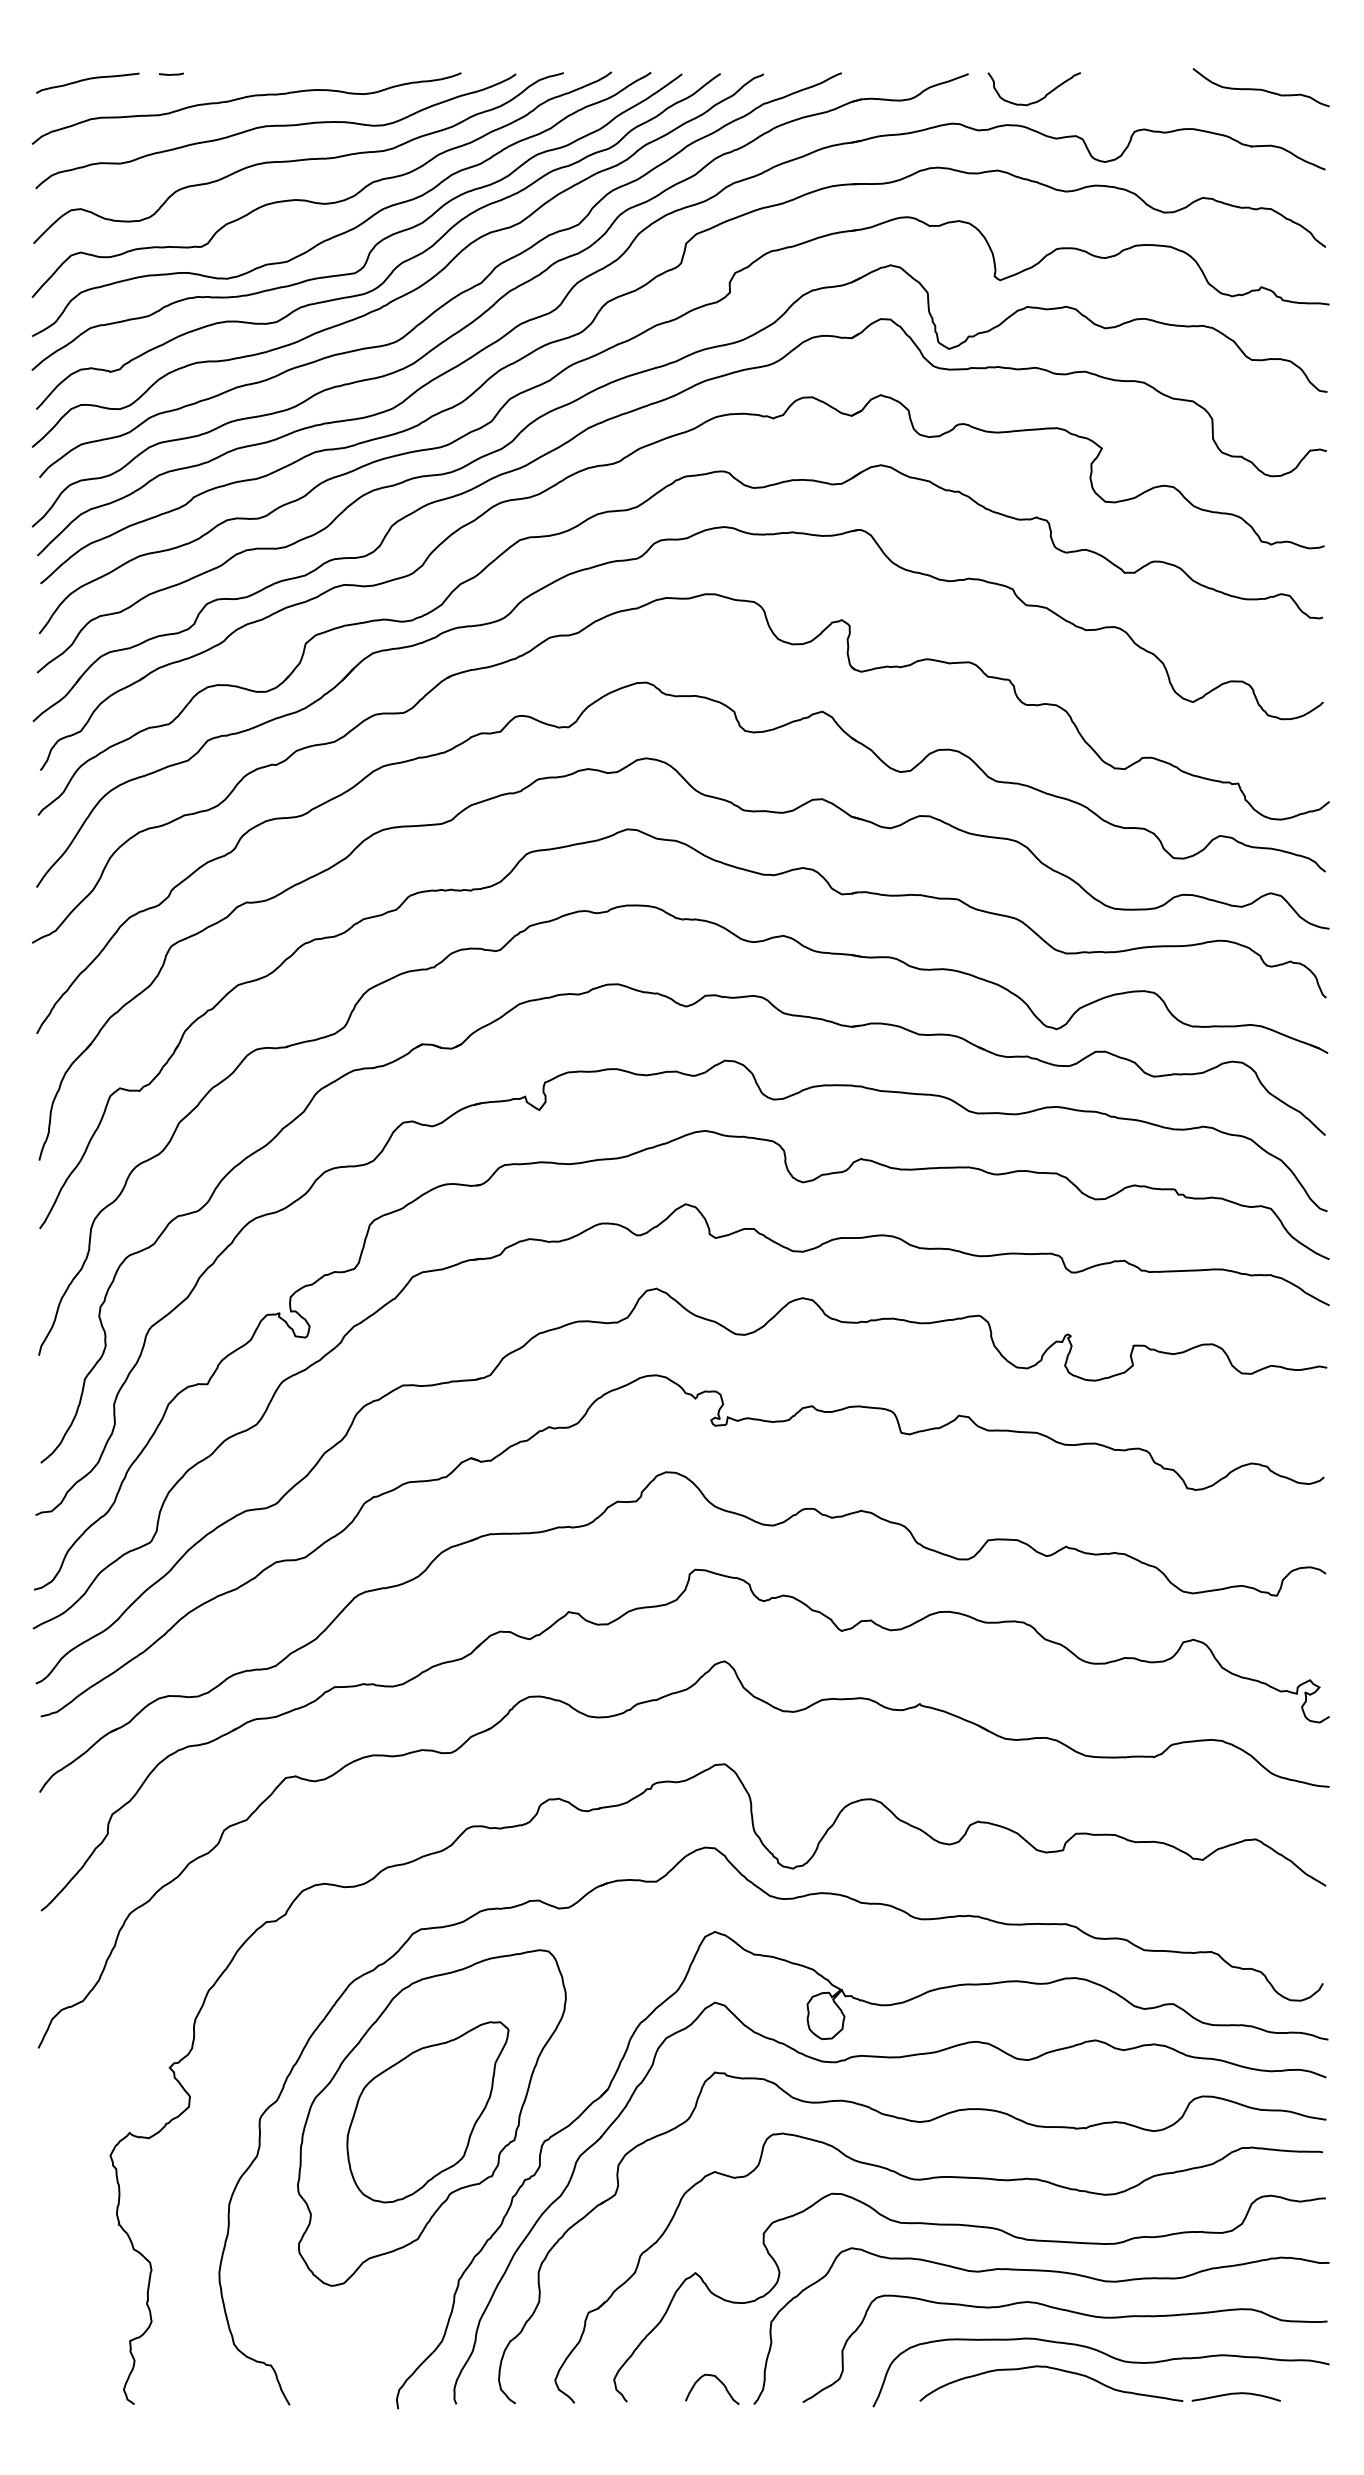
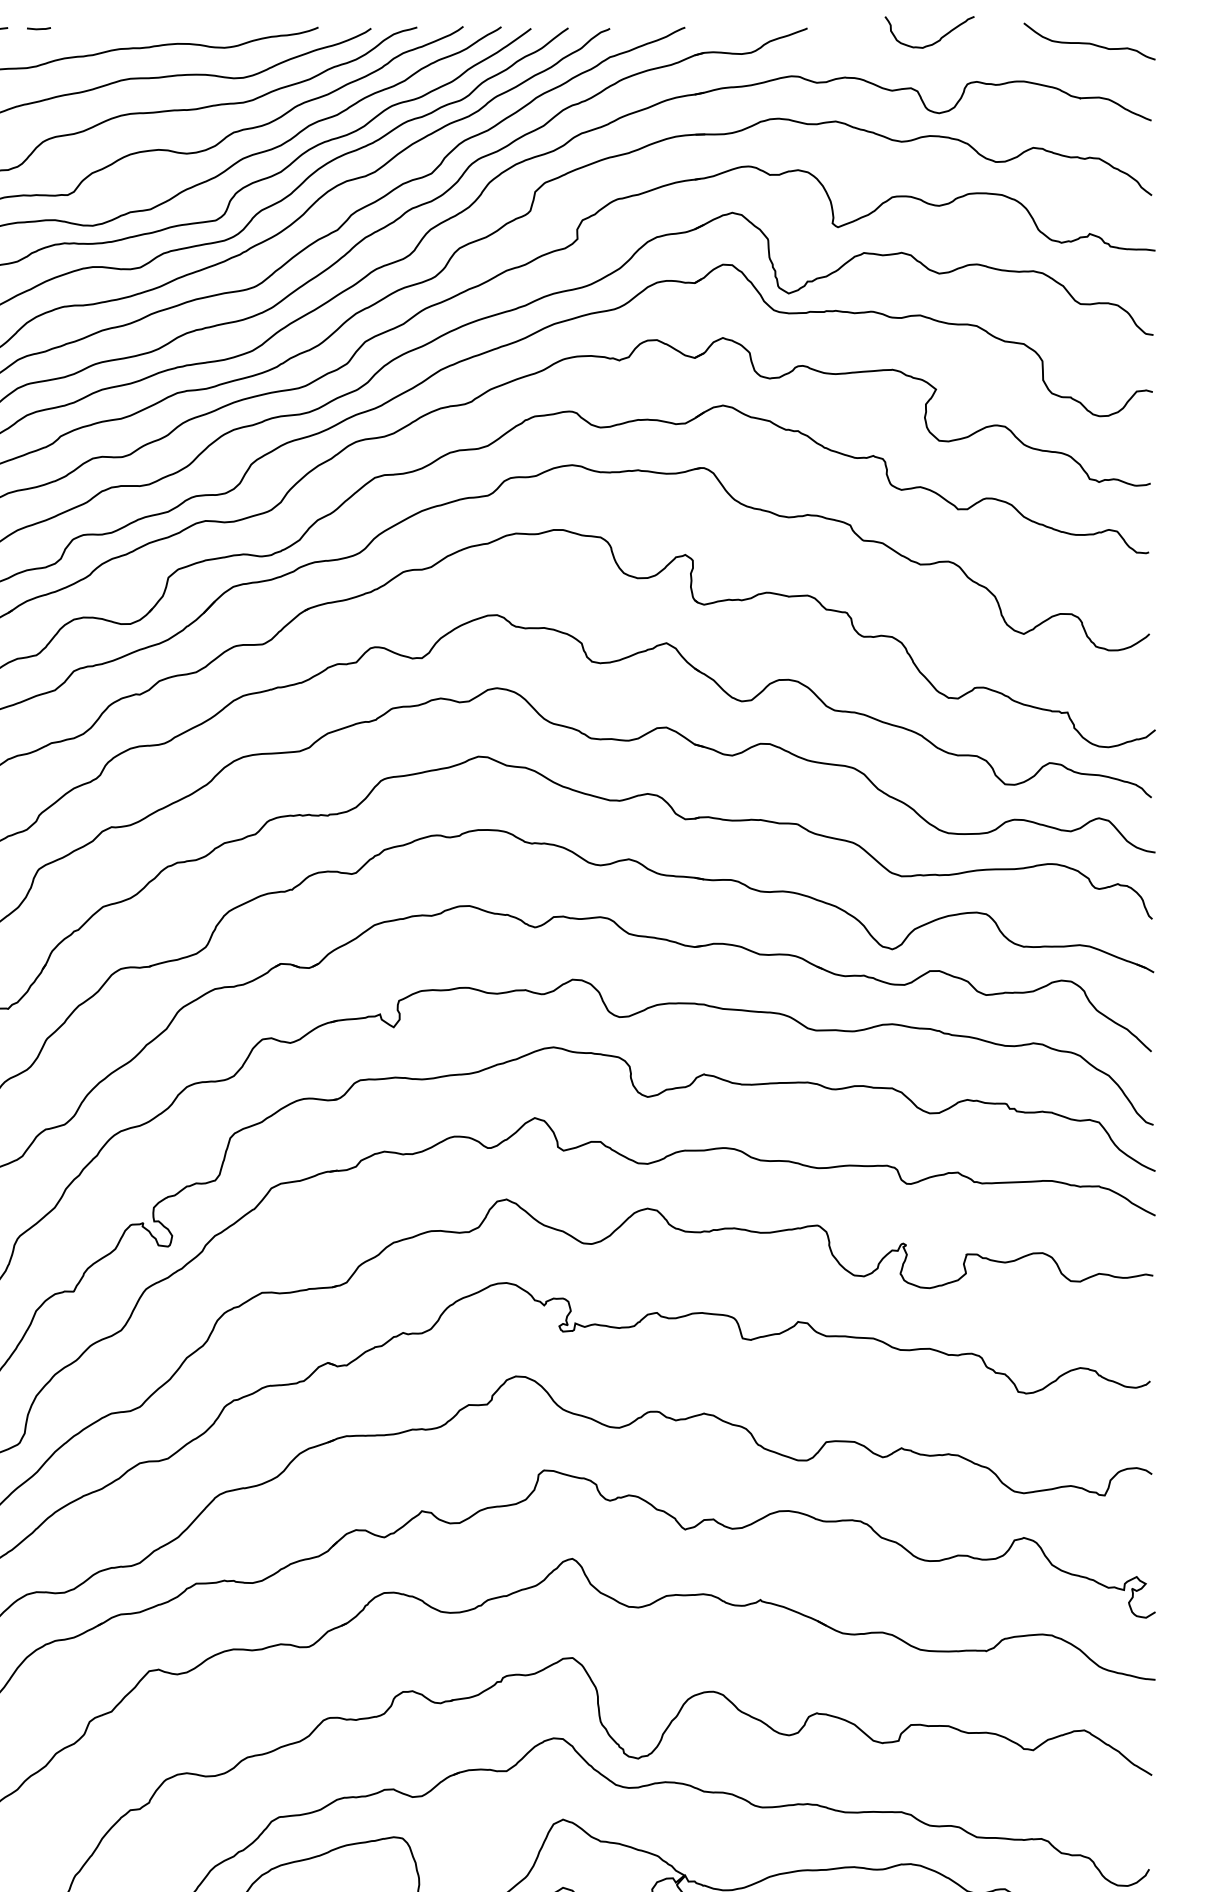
curve: (1040, 98) -> (935, 41), moved

